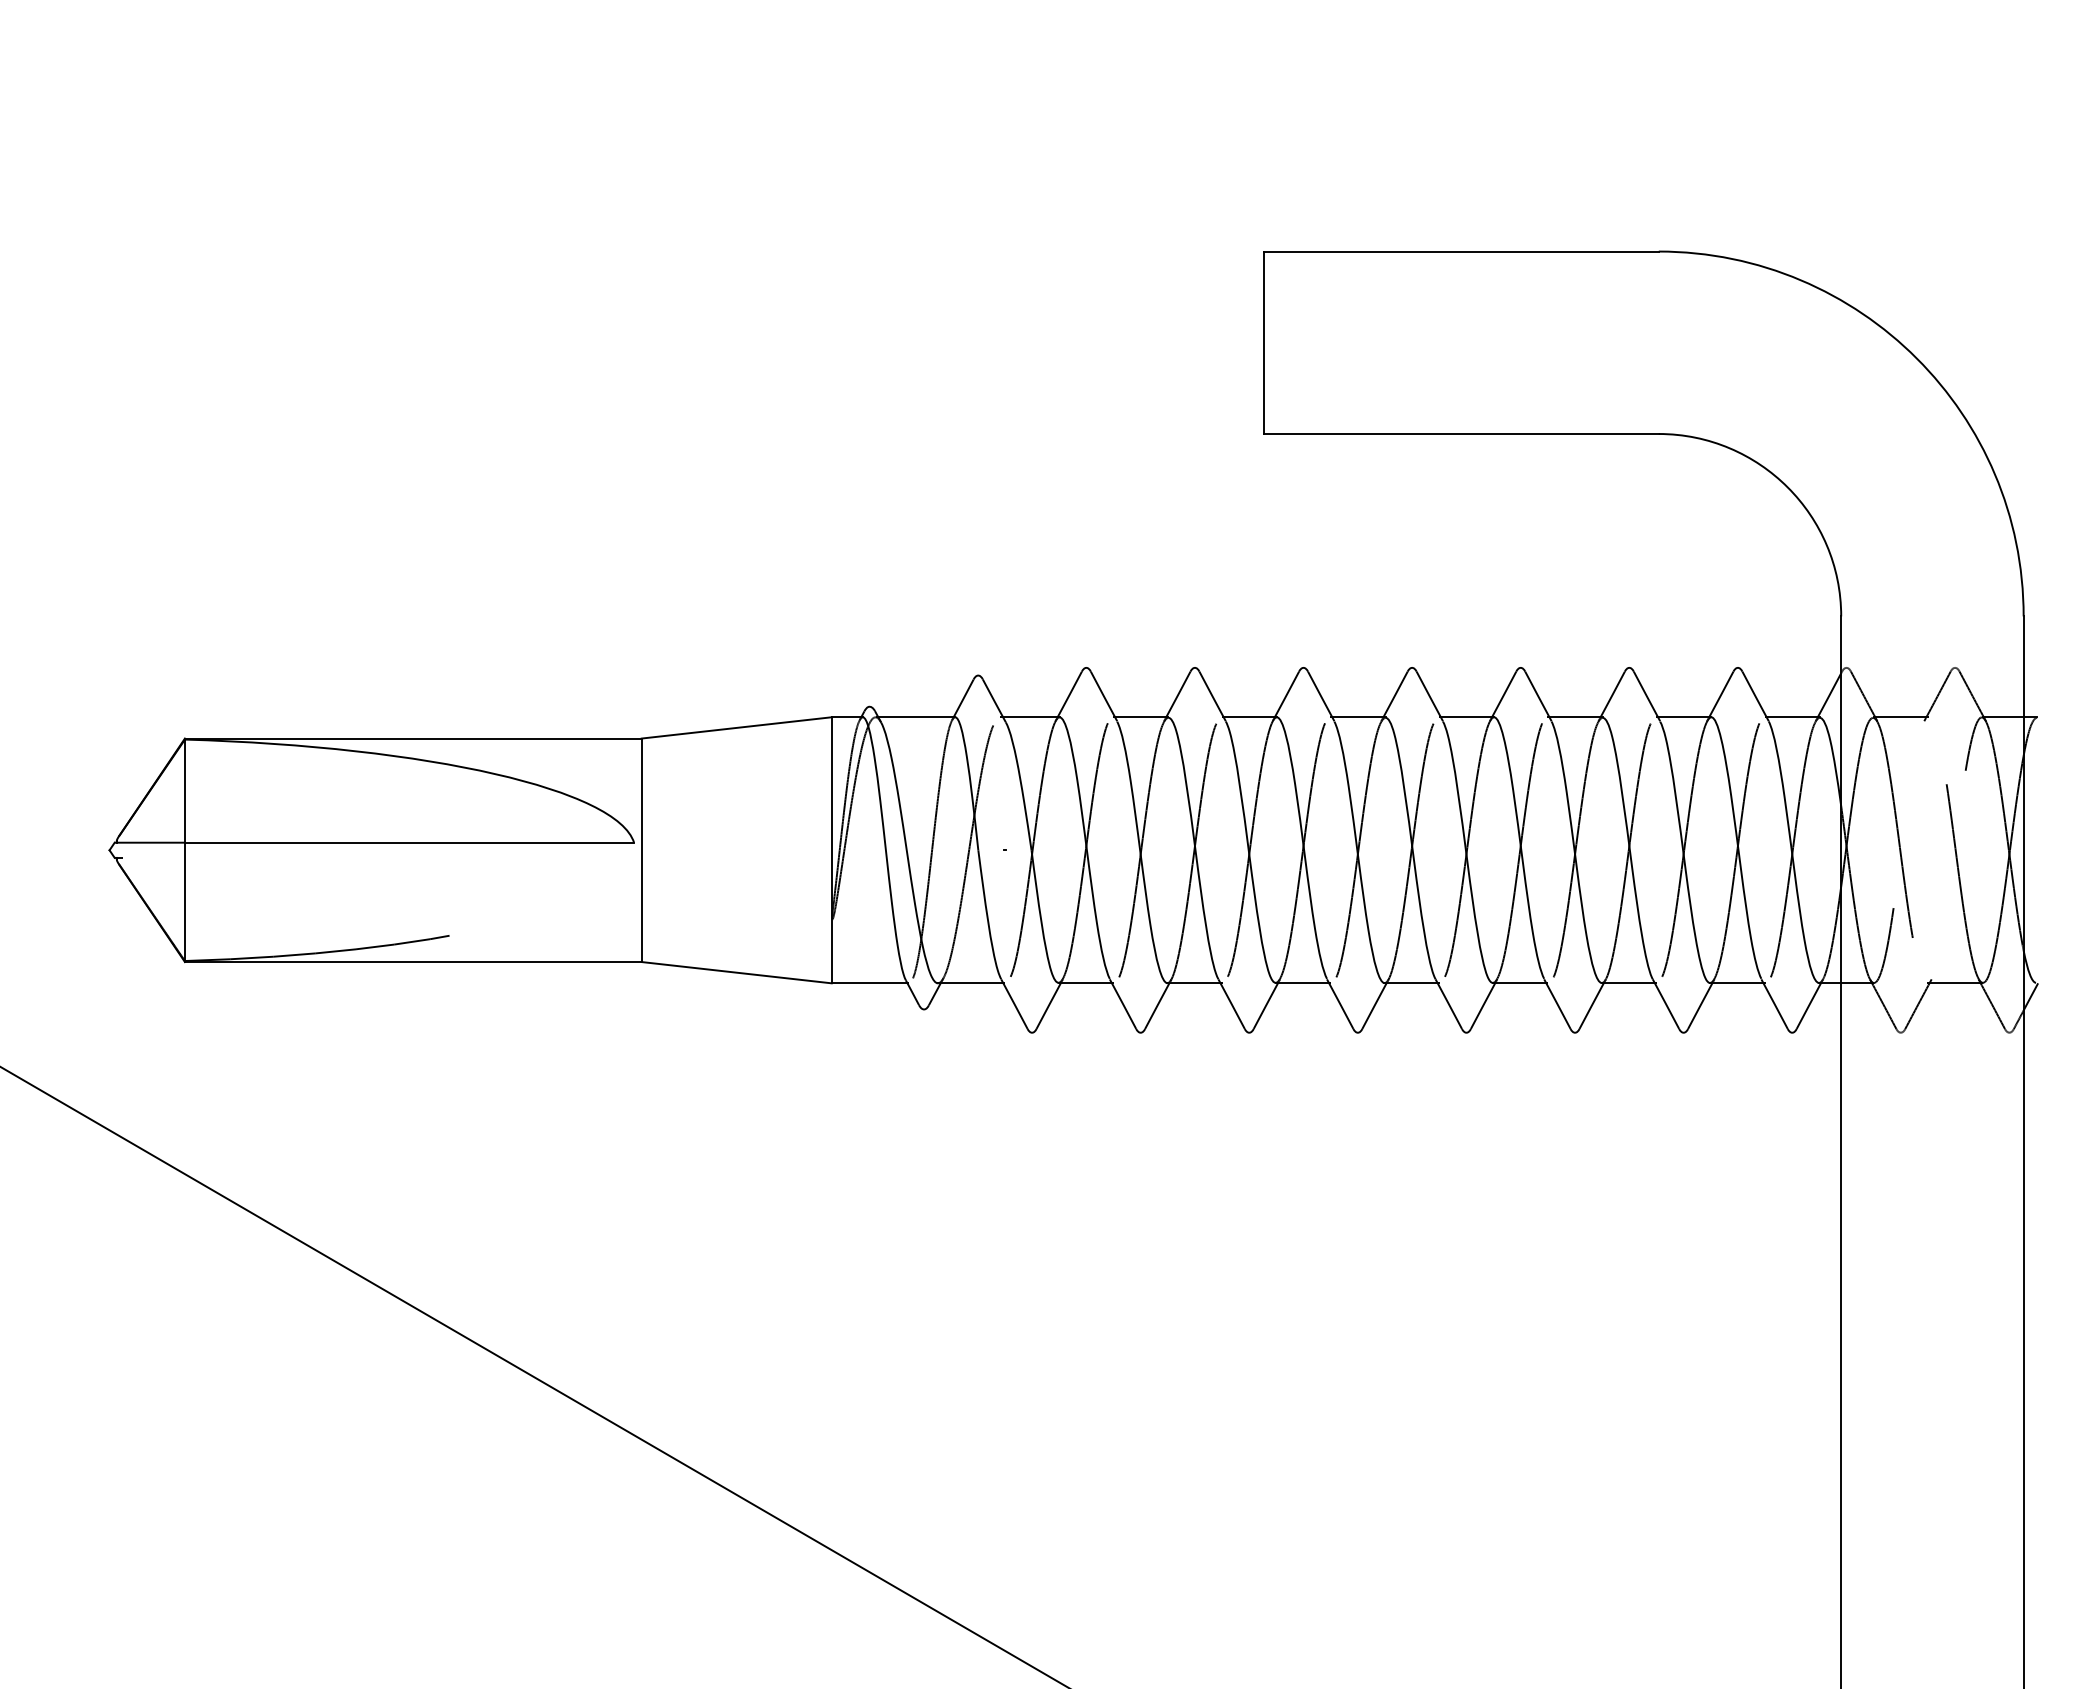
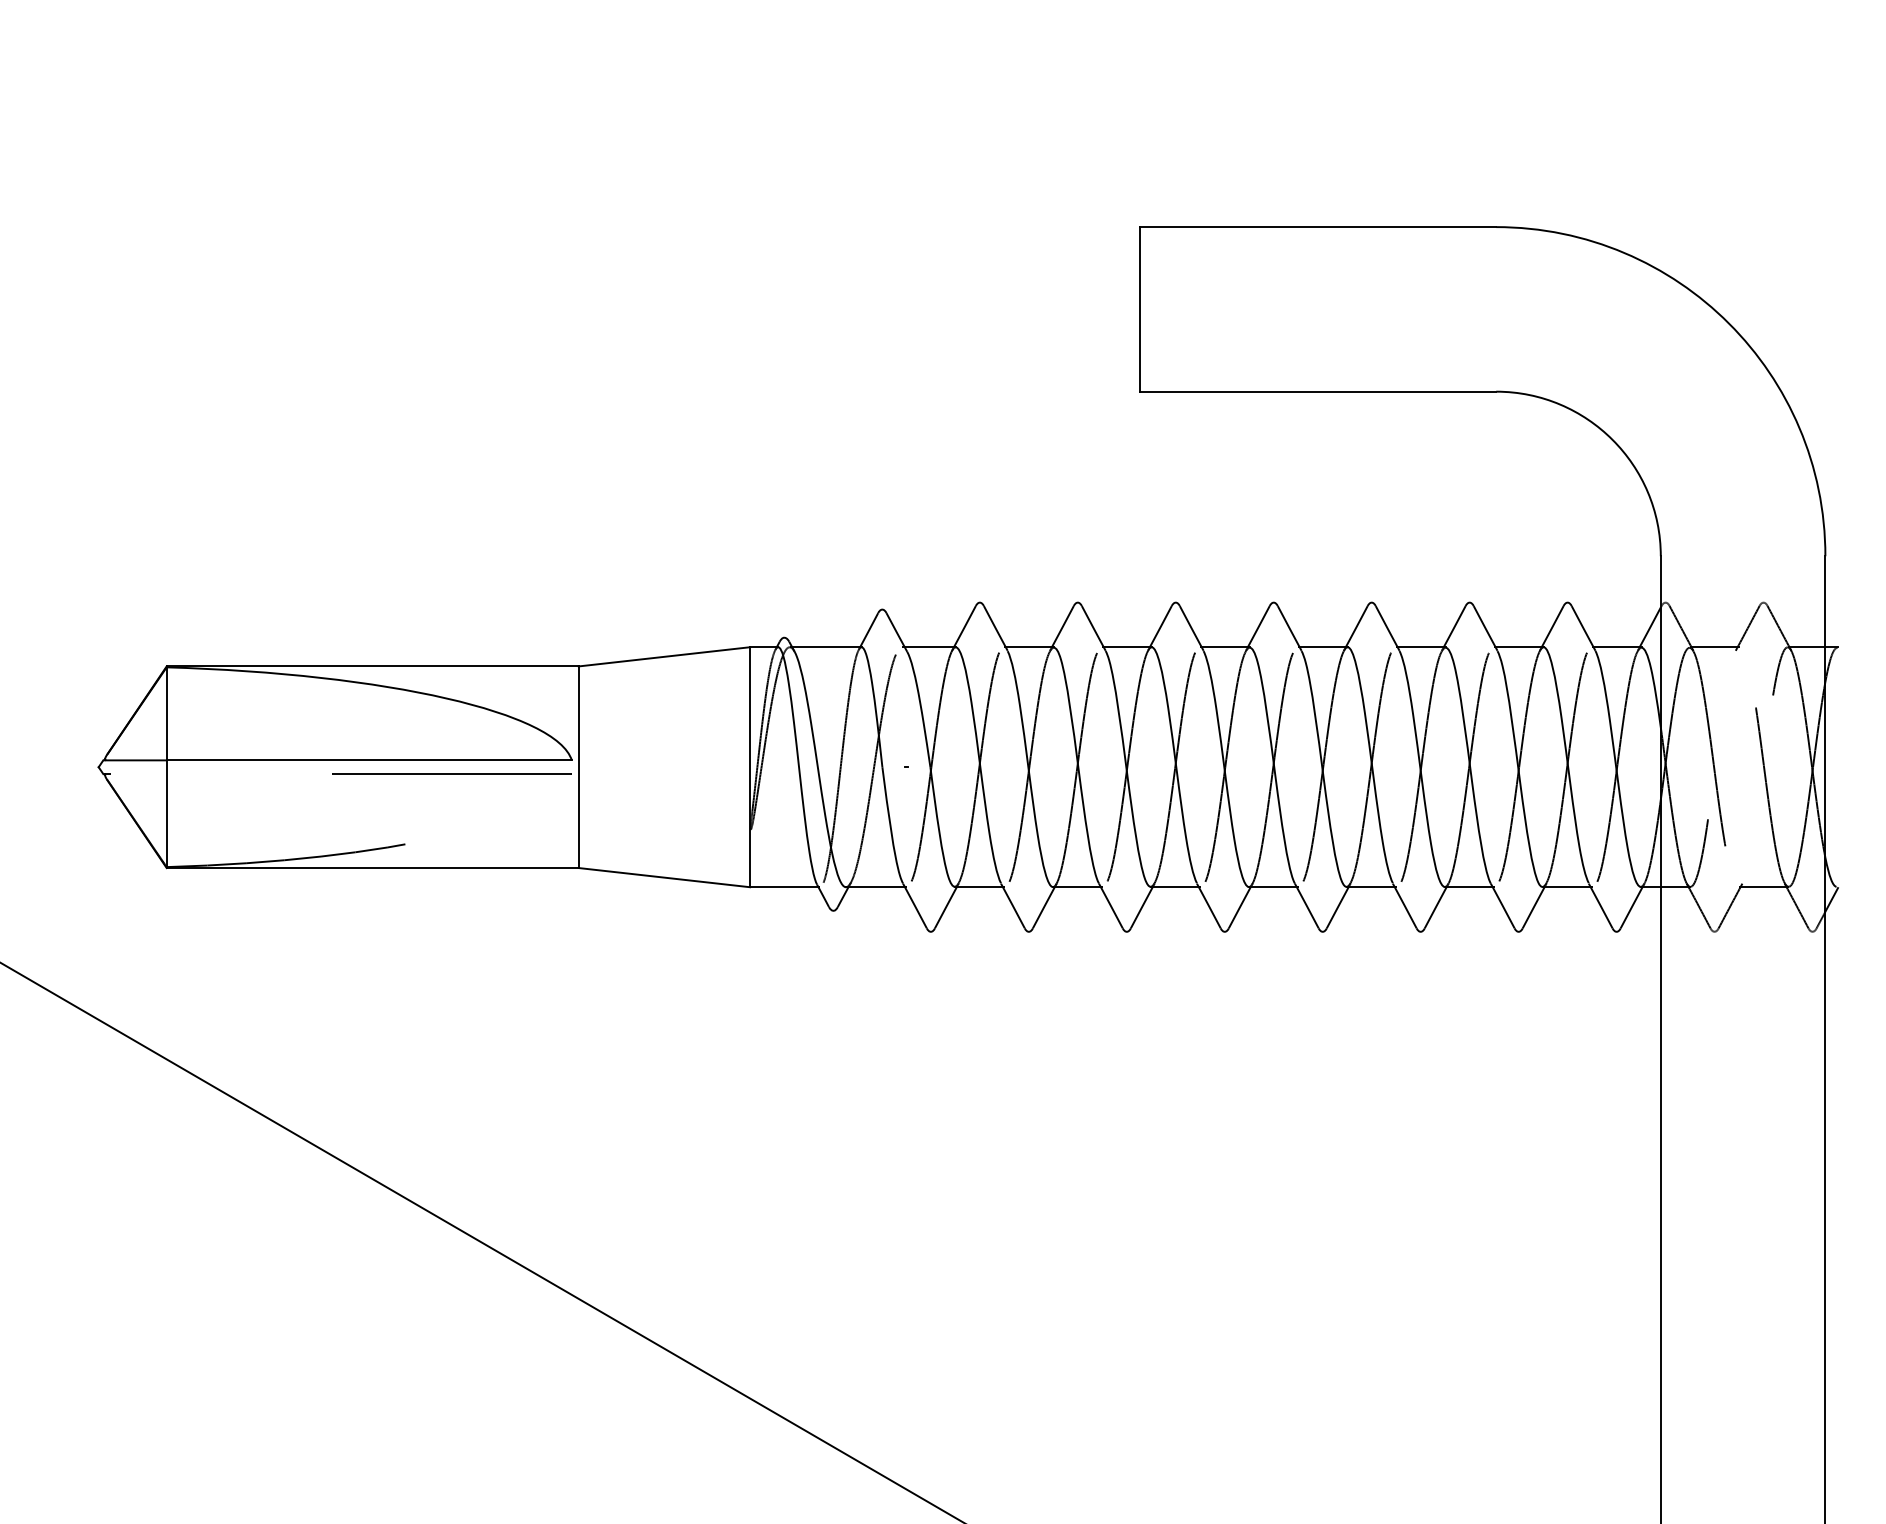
line: (500, 857) -> (451, 773), added

